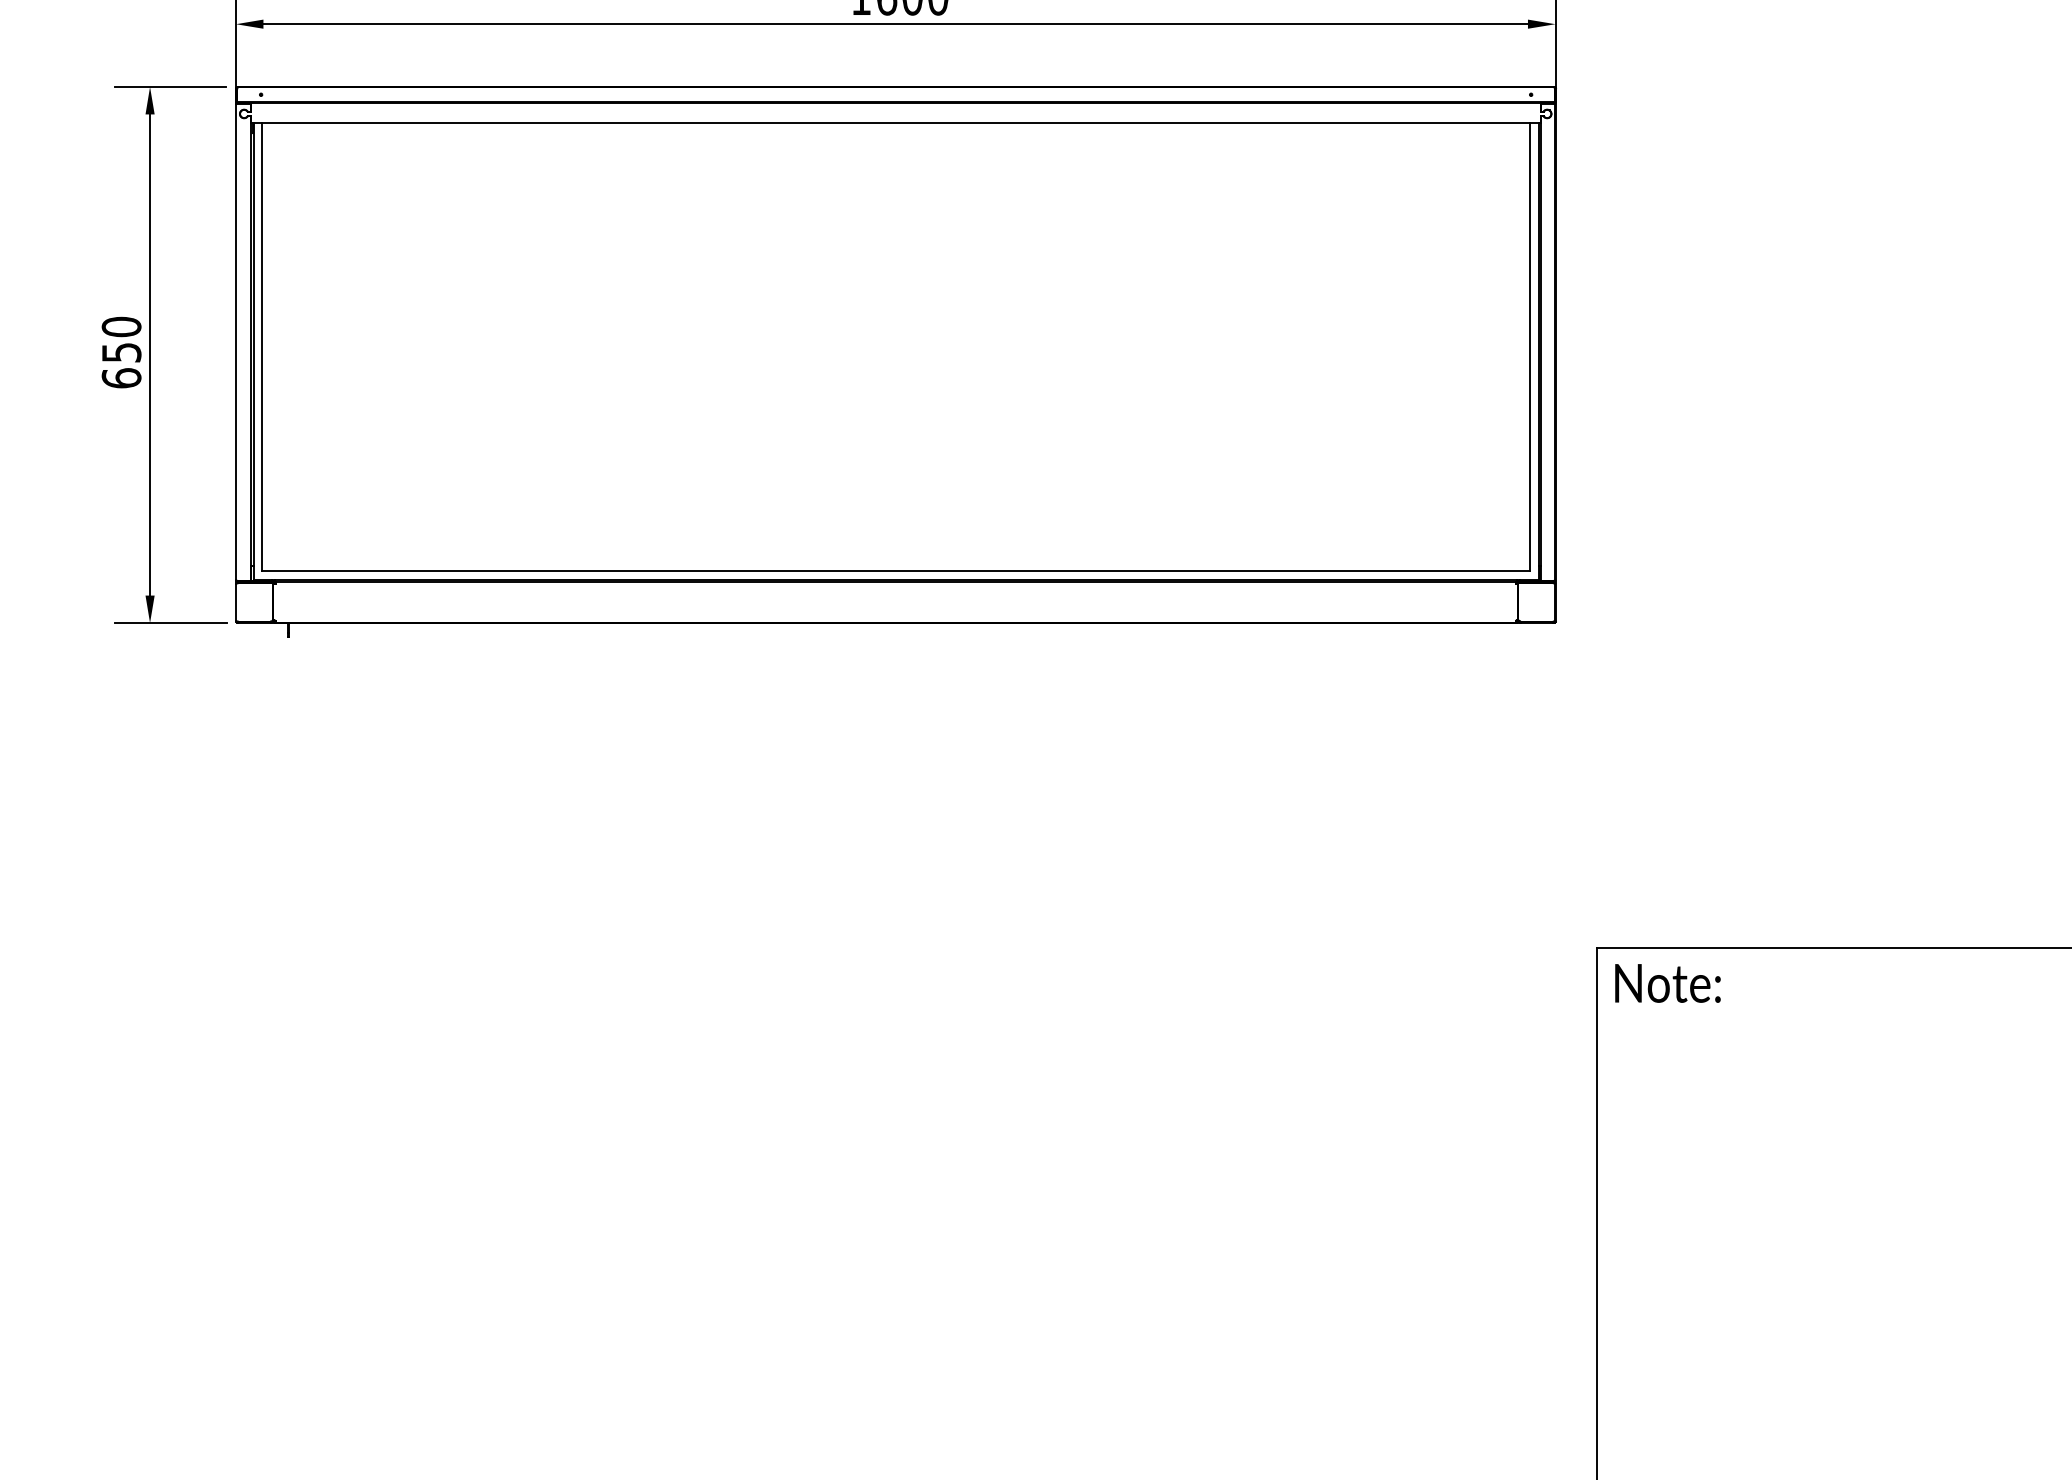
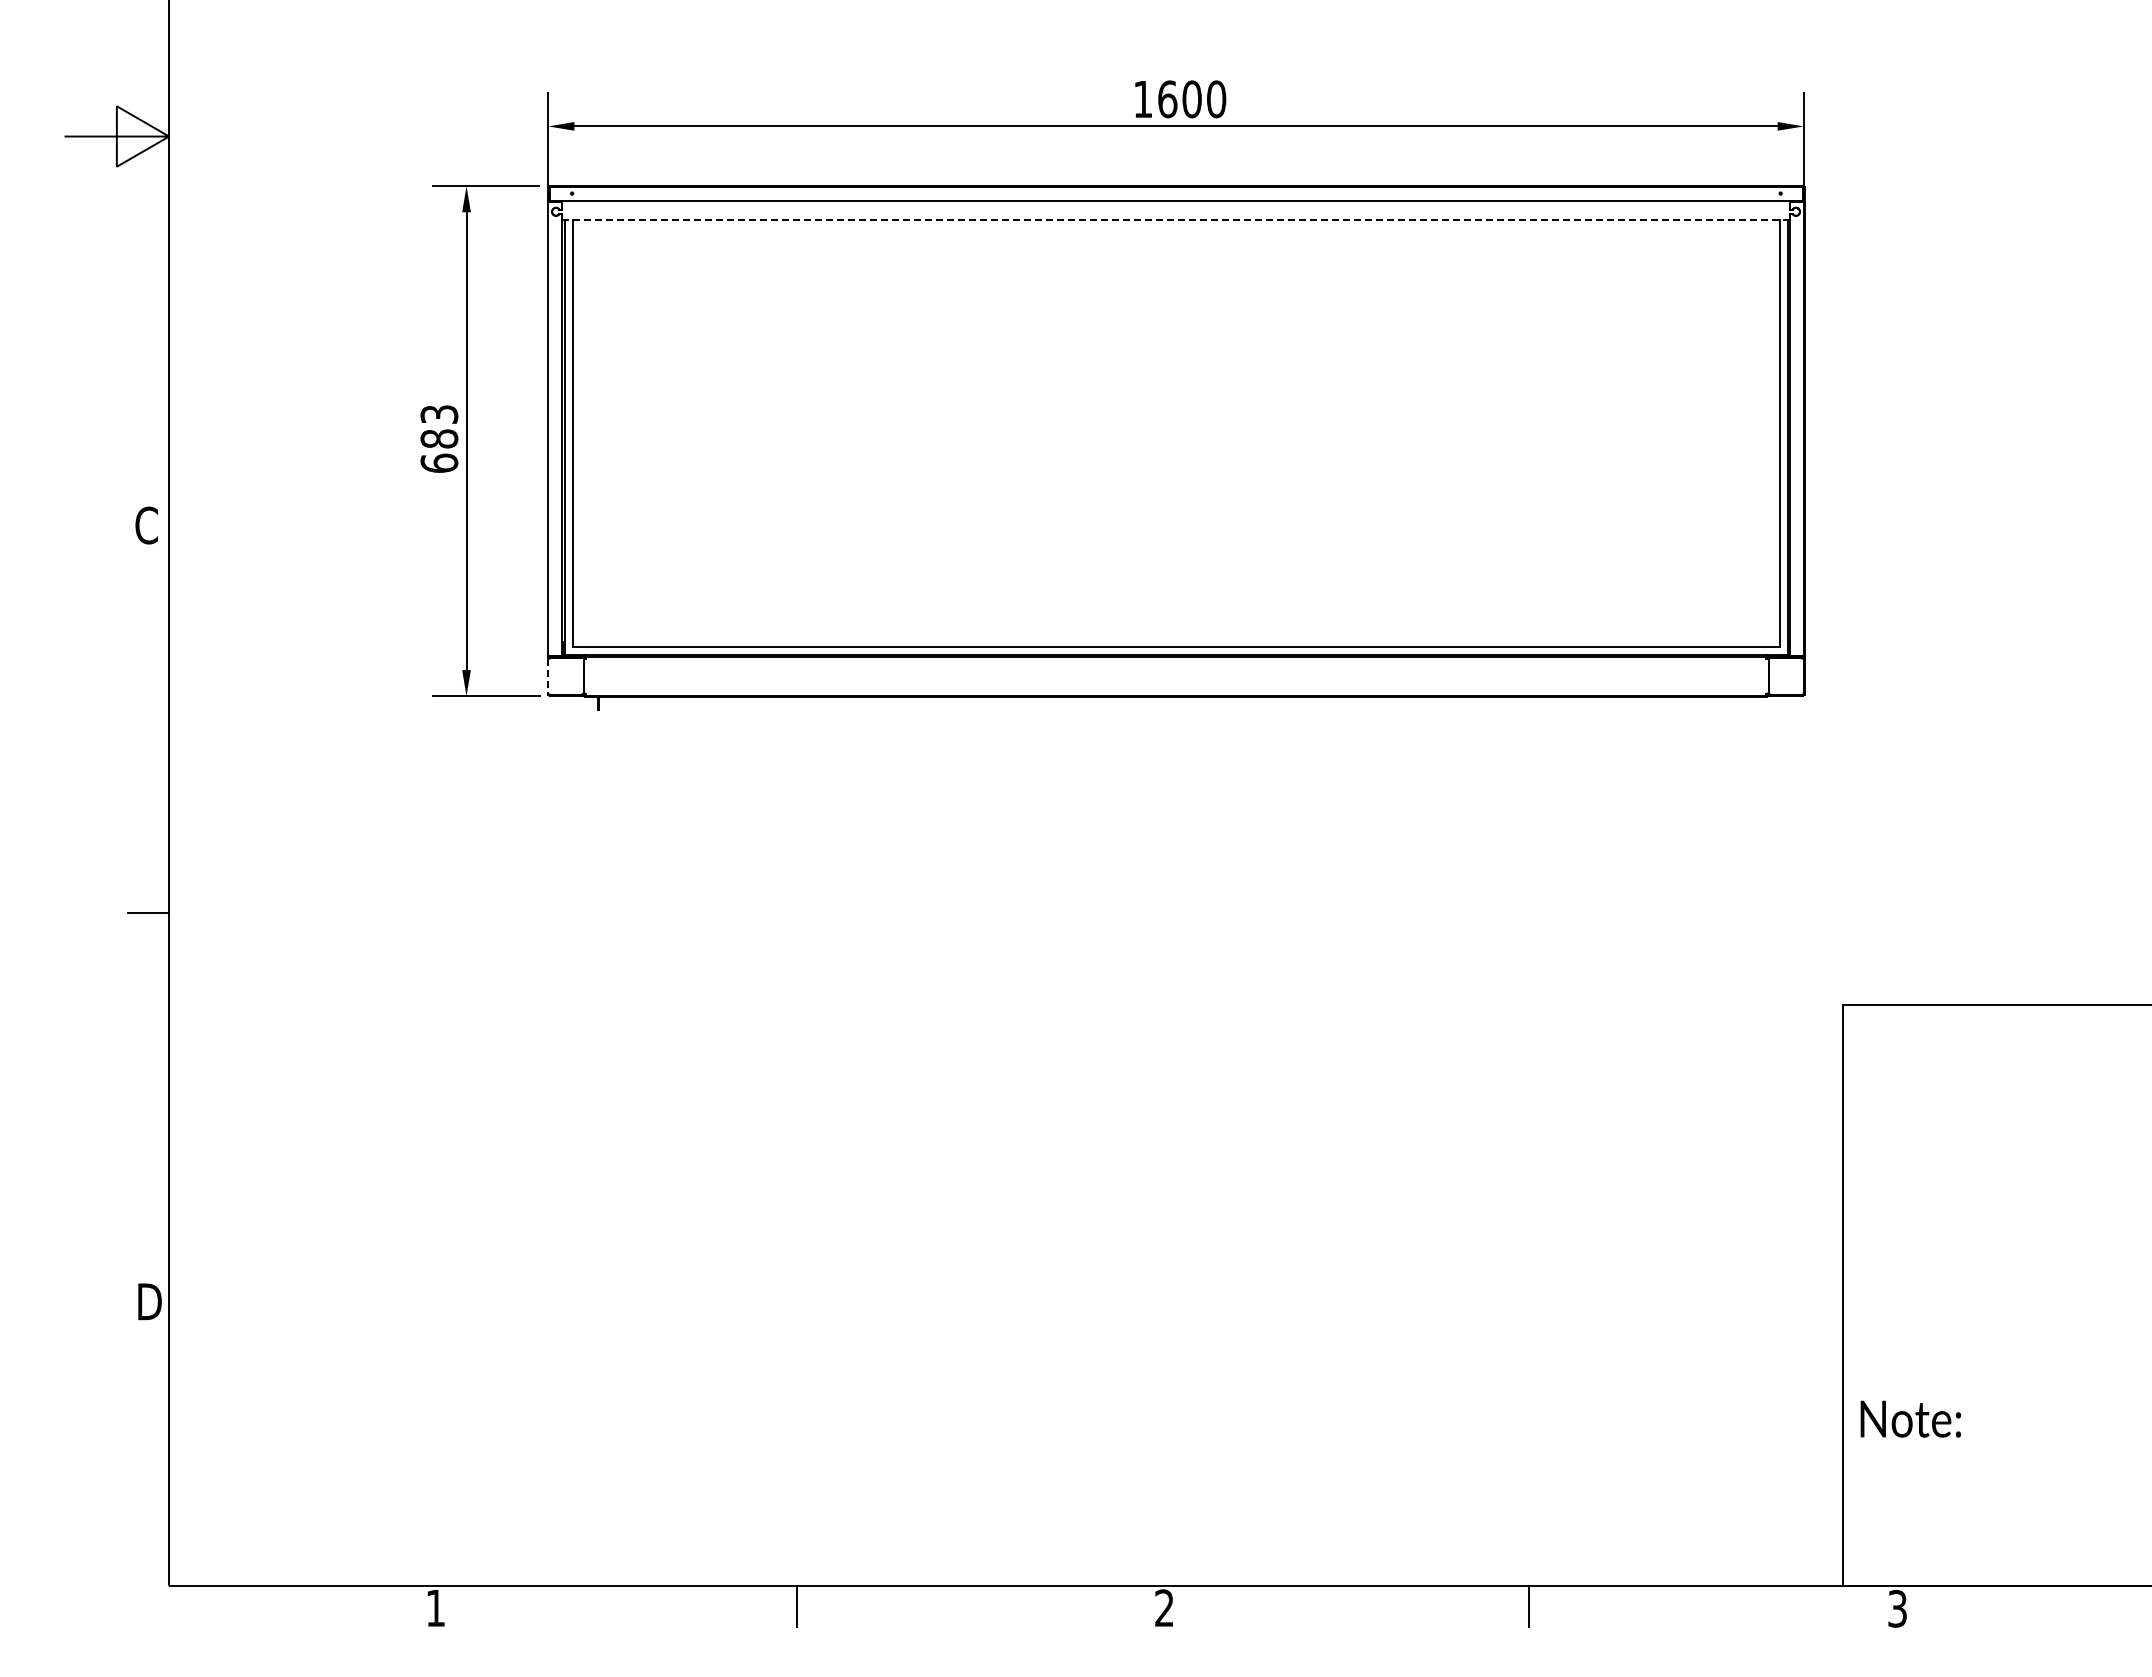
line: (896, 123) -> (1176, 220), solid -> dashed
text: (121, 339) -> (439, 426), 650 -> 683
line: (236, 603) -> (548, 677), solid -> dashed
text: (1667, 982) -> (1910, 1418), moved

